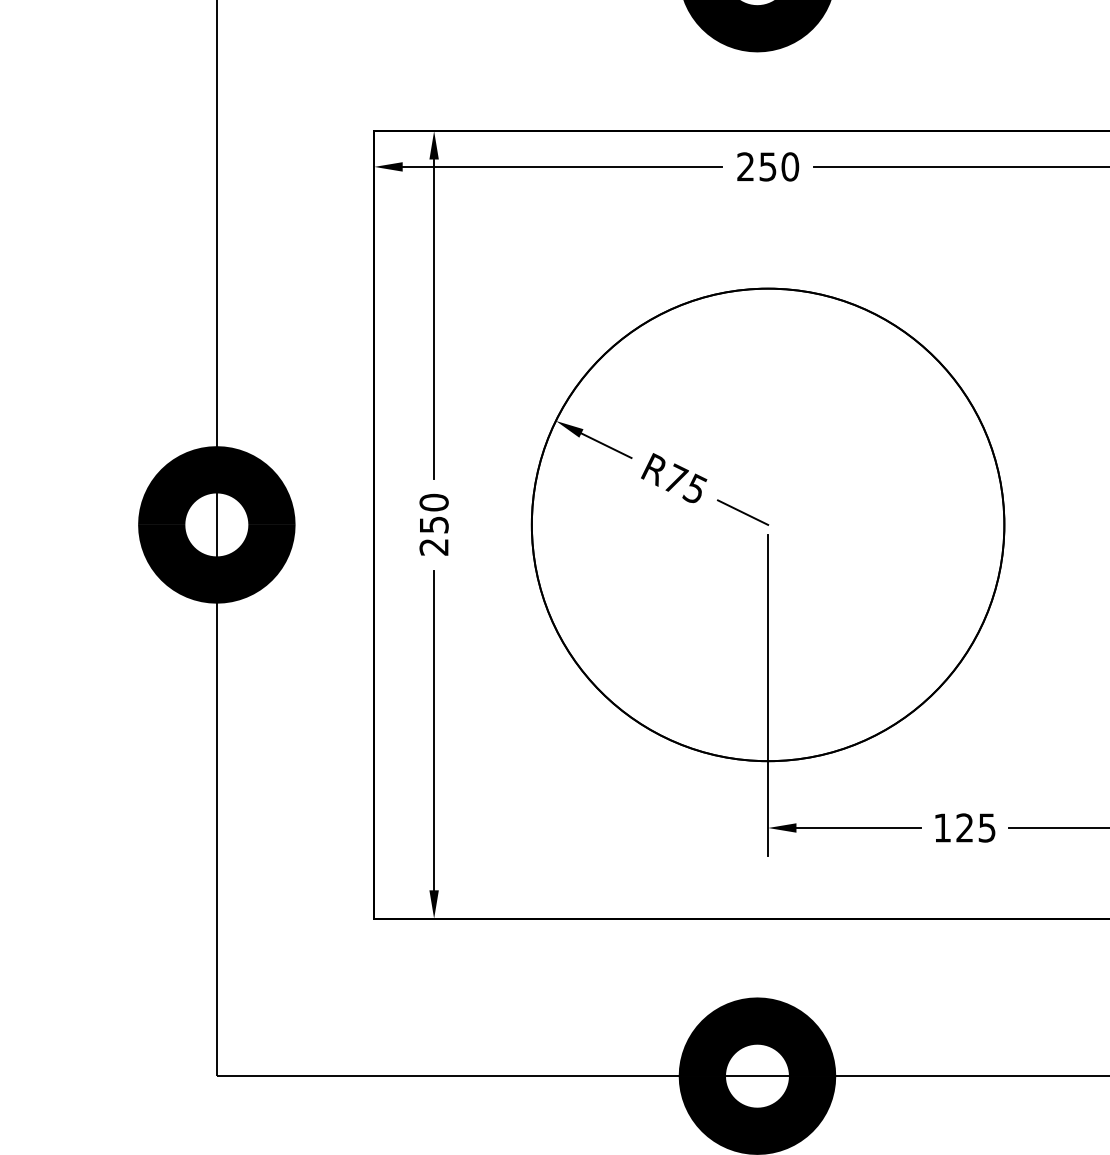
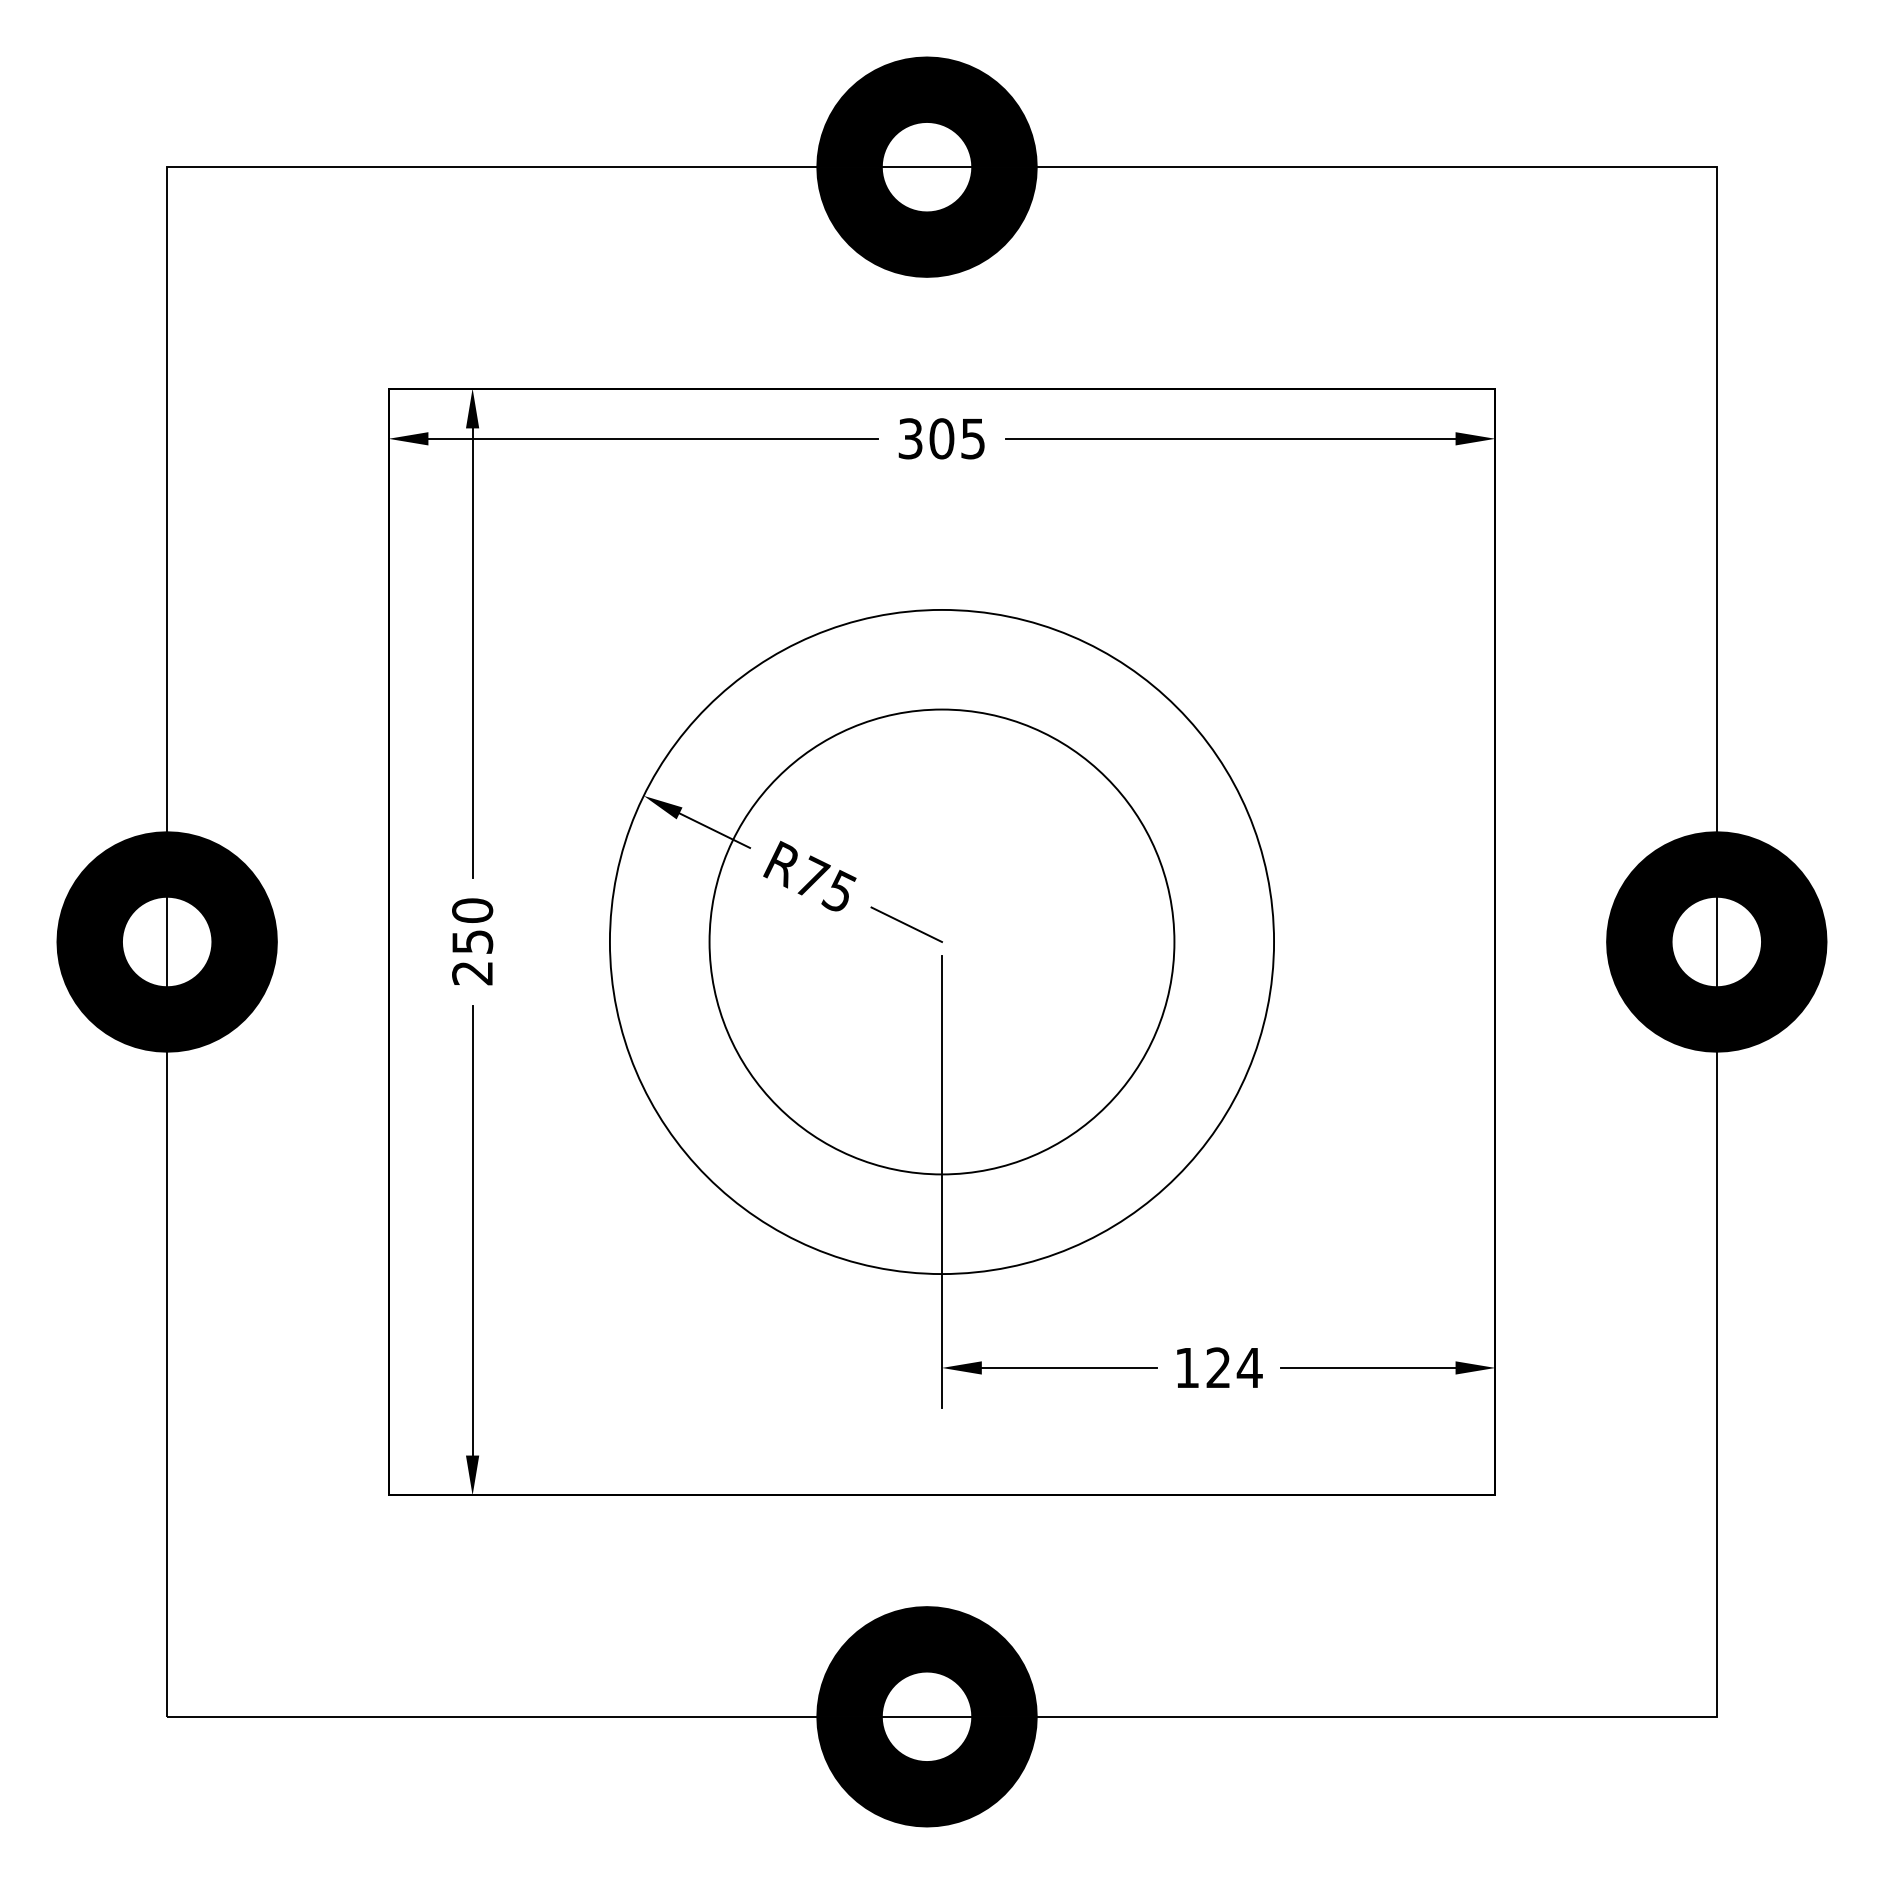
text: (767, 166) -> (941, 438), 250 -> 305
circle: (767, 524) -> (941, 941), size x0.7
text: (986, 828) -> (1249, 1368), 125 -> 124

